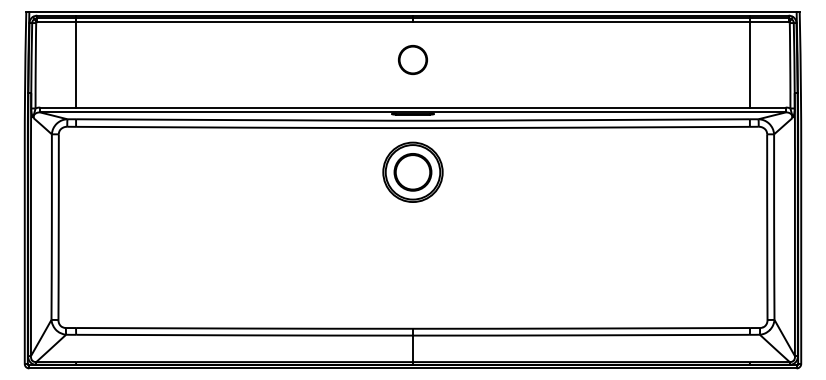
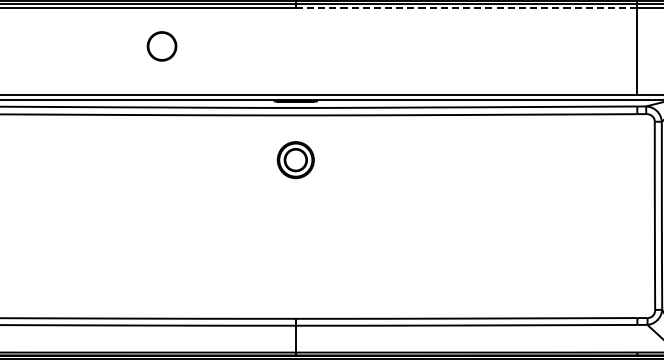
line: (581, 22) -> (466, 8), solid -> dashed
circle: (412, 59) -> (161, 45), moved
part: (412, 171) -> (295, 159), size x0.6

